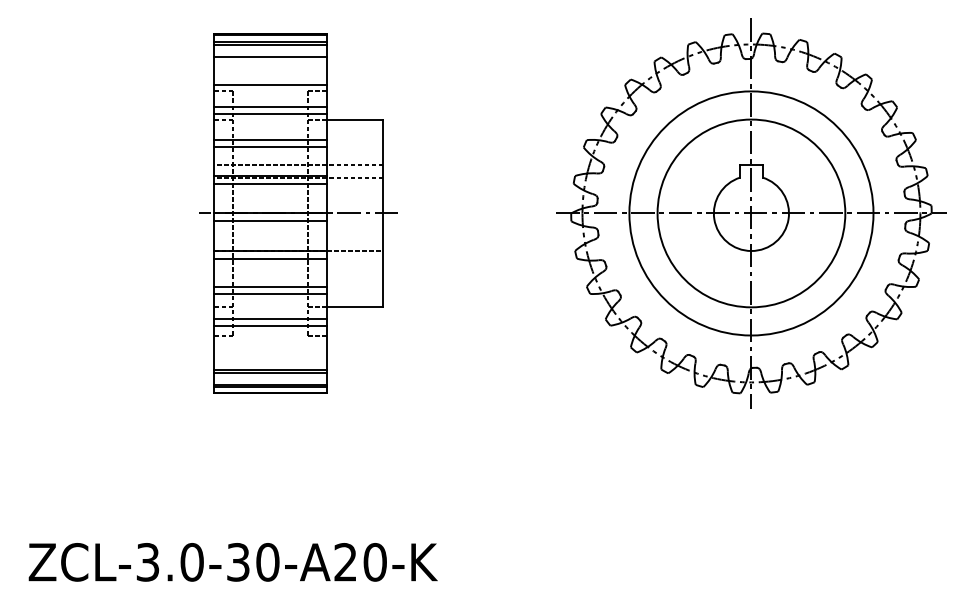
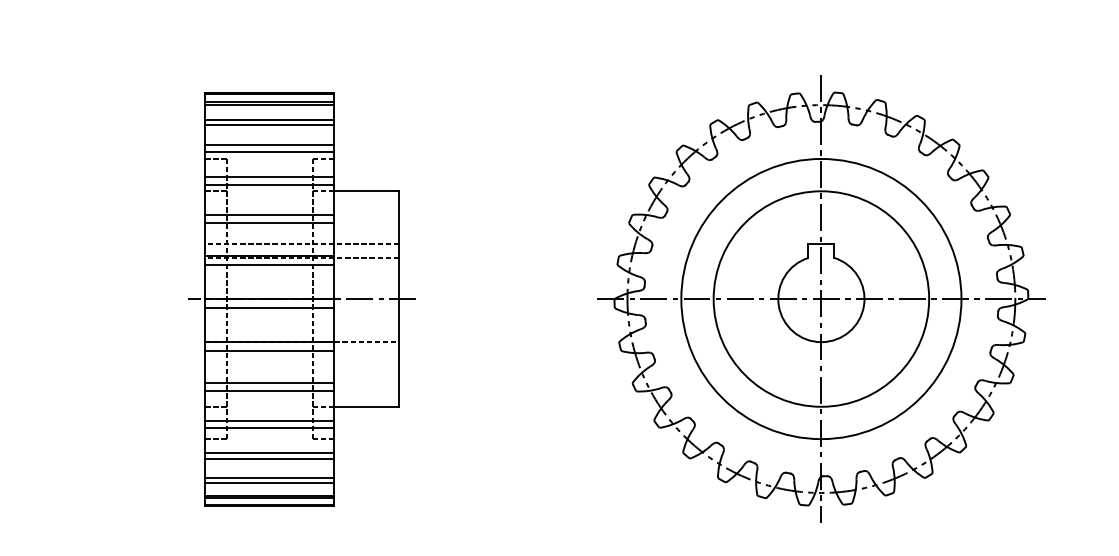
line: (270, 61) -> (269, 124), added
line: (270, 79) -> (269, 145), added
line: (270, 347) -> (269, 452), added
line: (270, 352) -> (269, 458), added

